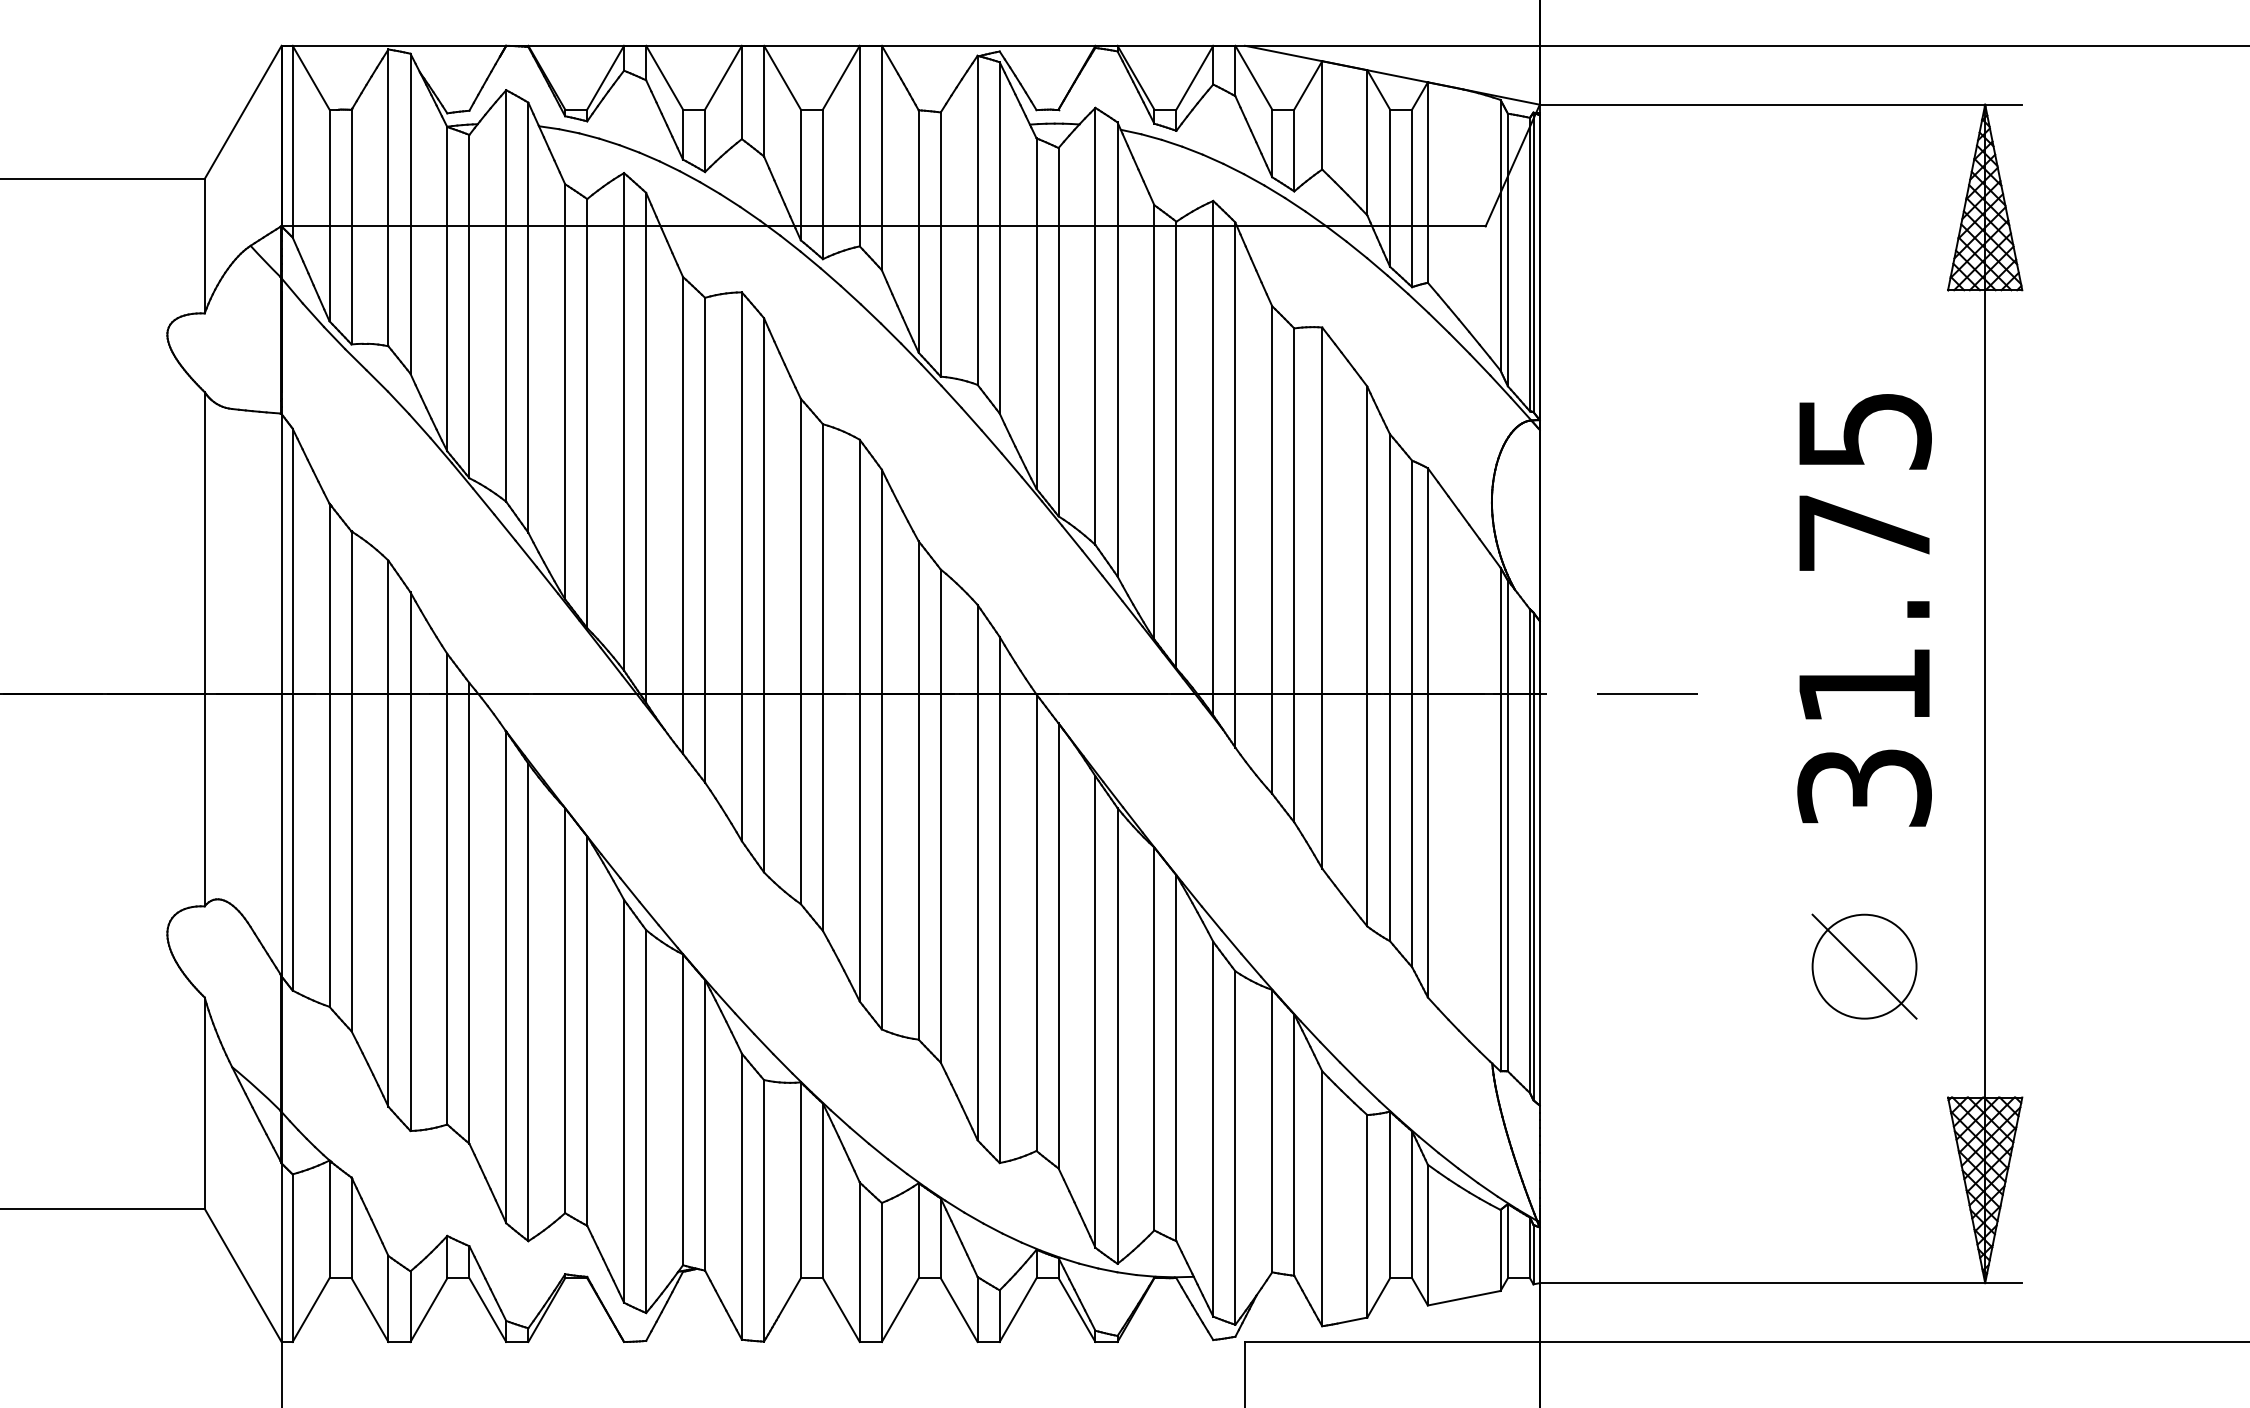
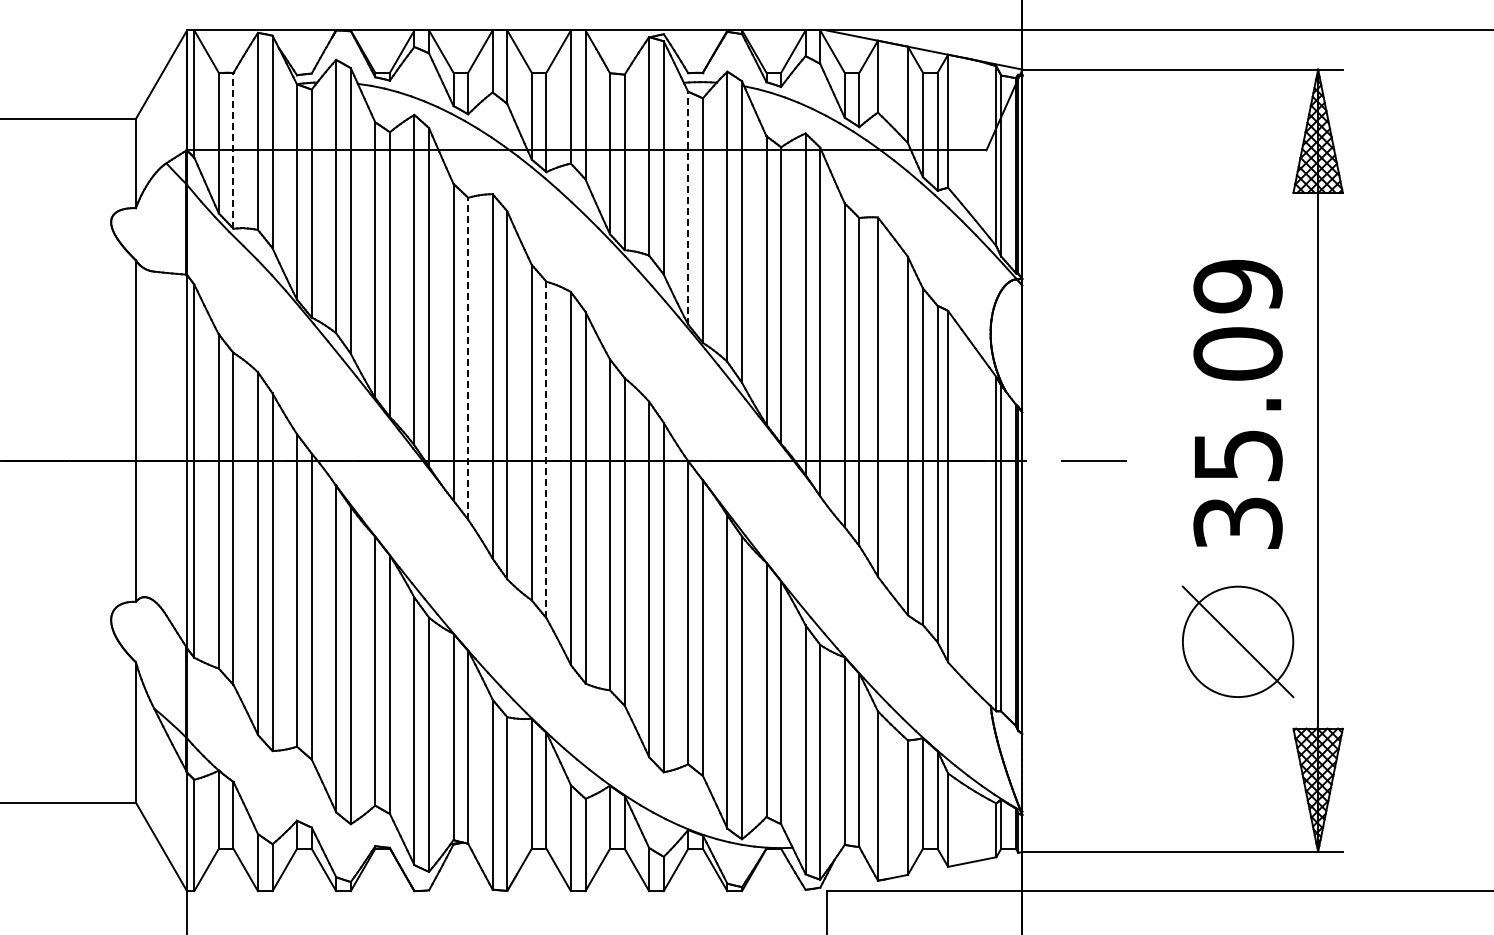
line: (351, 226) -> (233, 150), solid -> dashed
line: (1036, 312) -> (688, 207), solid -> dashed
line: (705, 539) -> (468, 358), solid -> dashed
text: (1863, 557) -> (1237, 370), 31.75 -> 35.09
line: (823, 676) -> (546, 449), solid -> dashed
part: (1863, 966) -> (1237, 641), size x1.6

